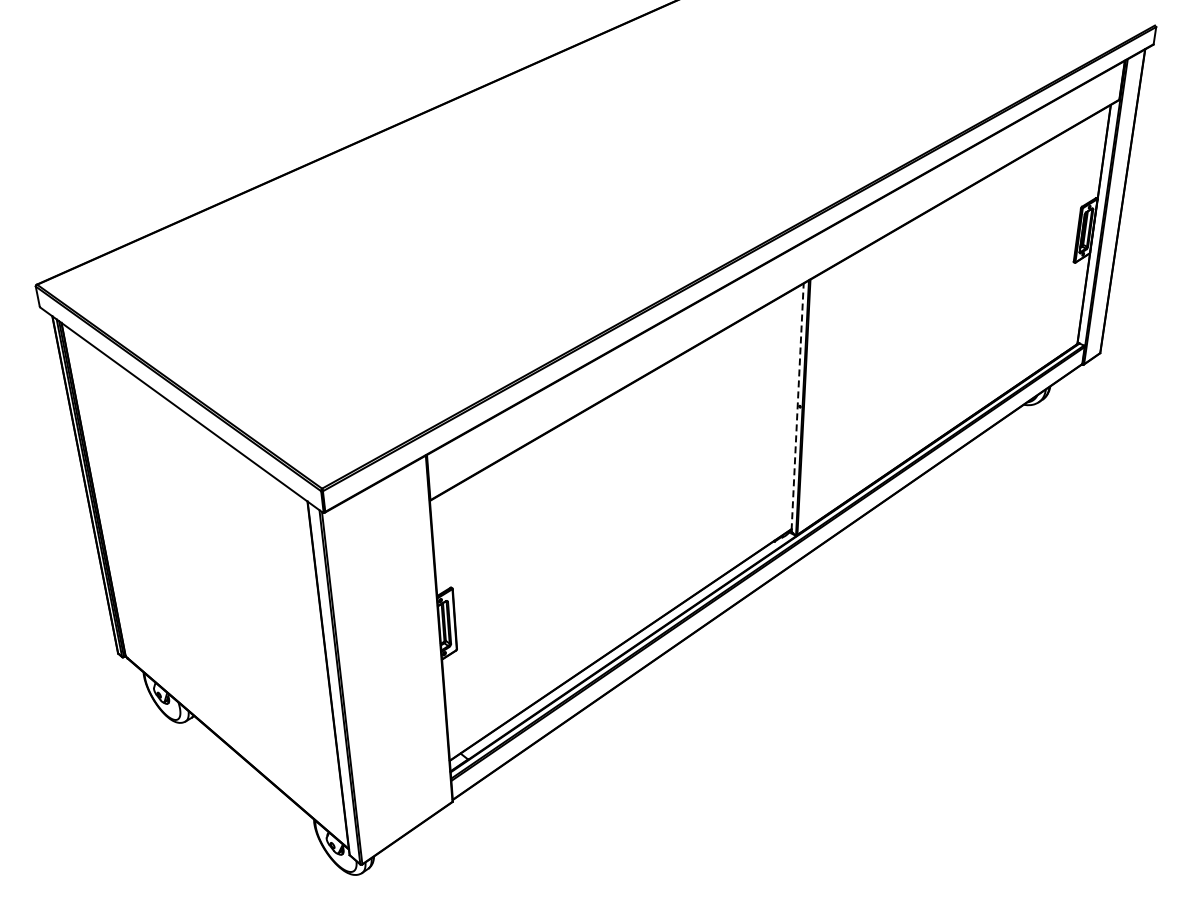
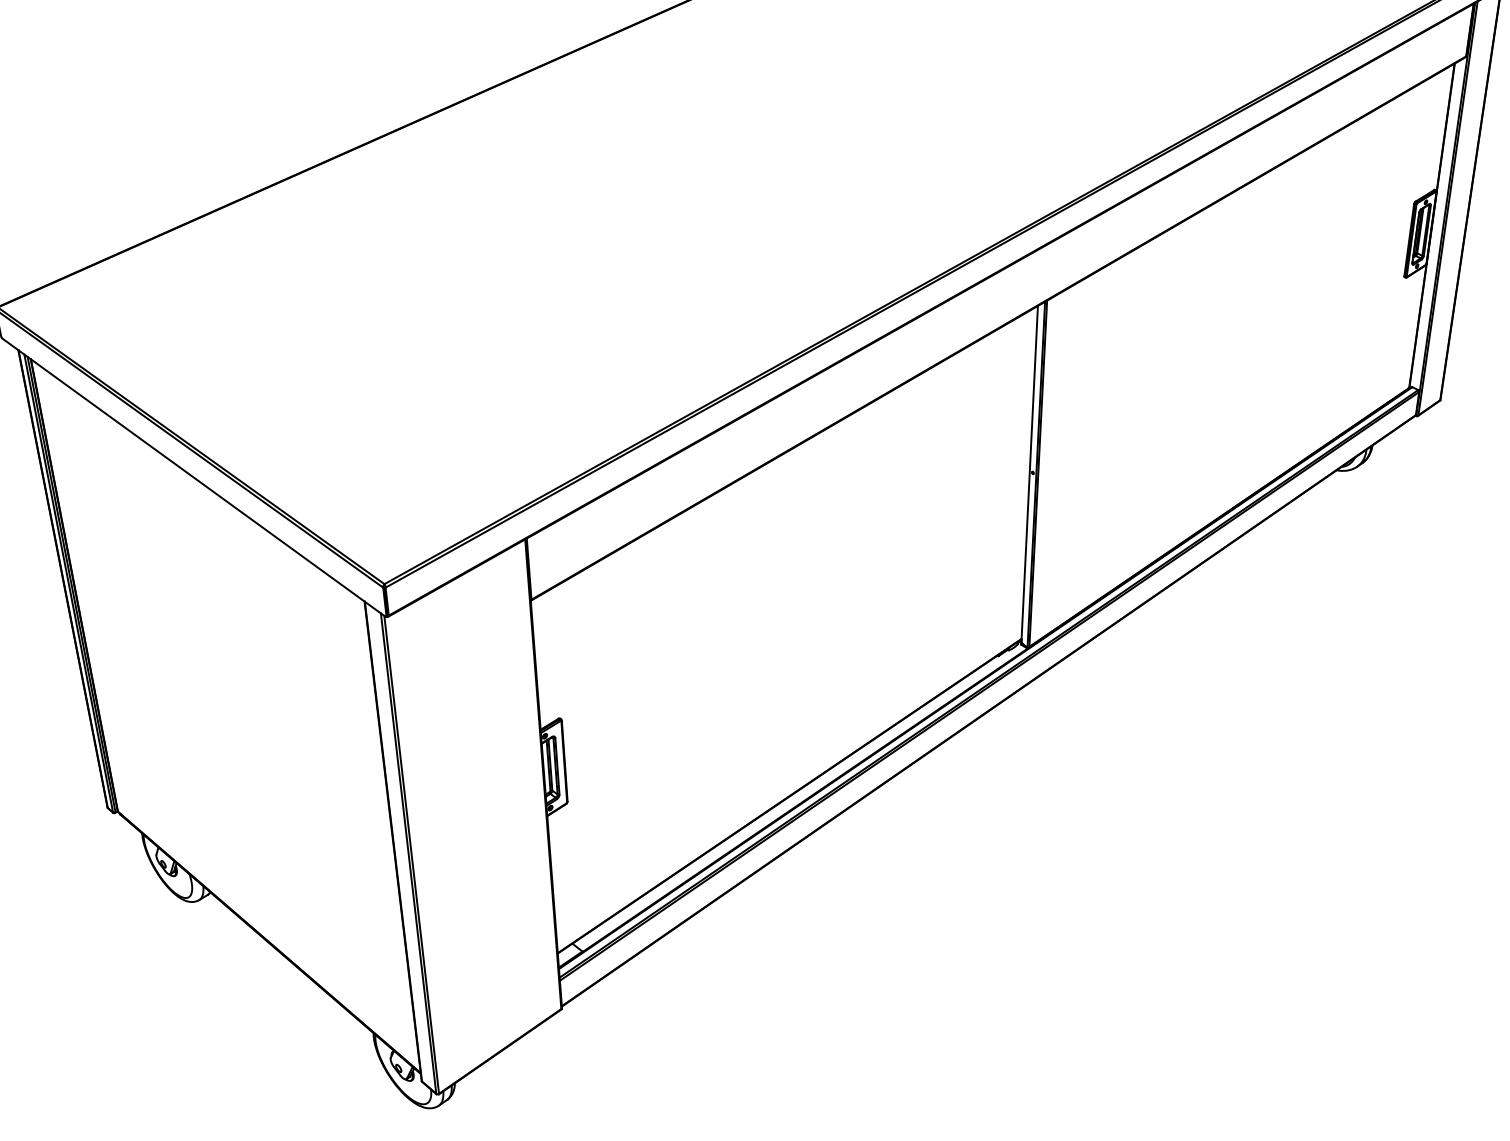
line: (797, 406) -> (1029, 472), dashed -> solid

